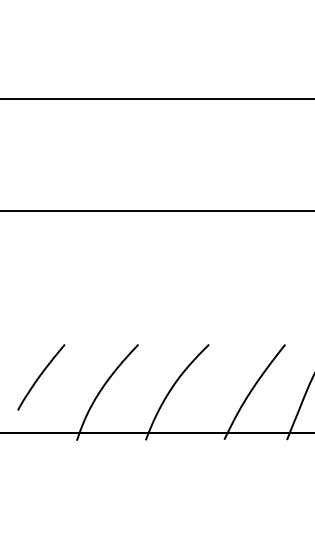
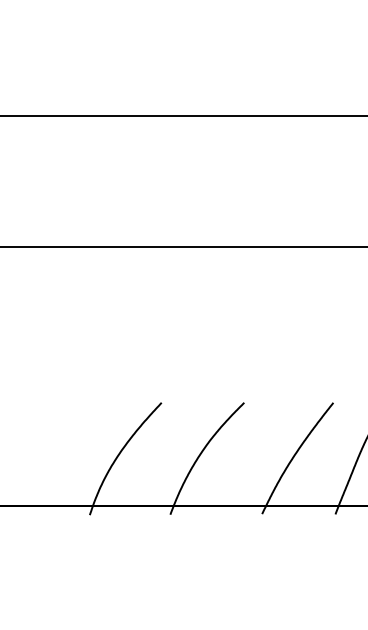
curve: (40, 377) -> (47, 441), removed

